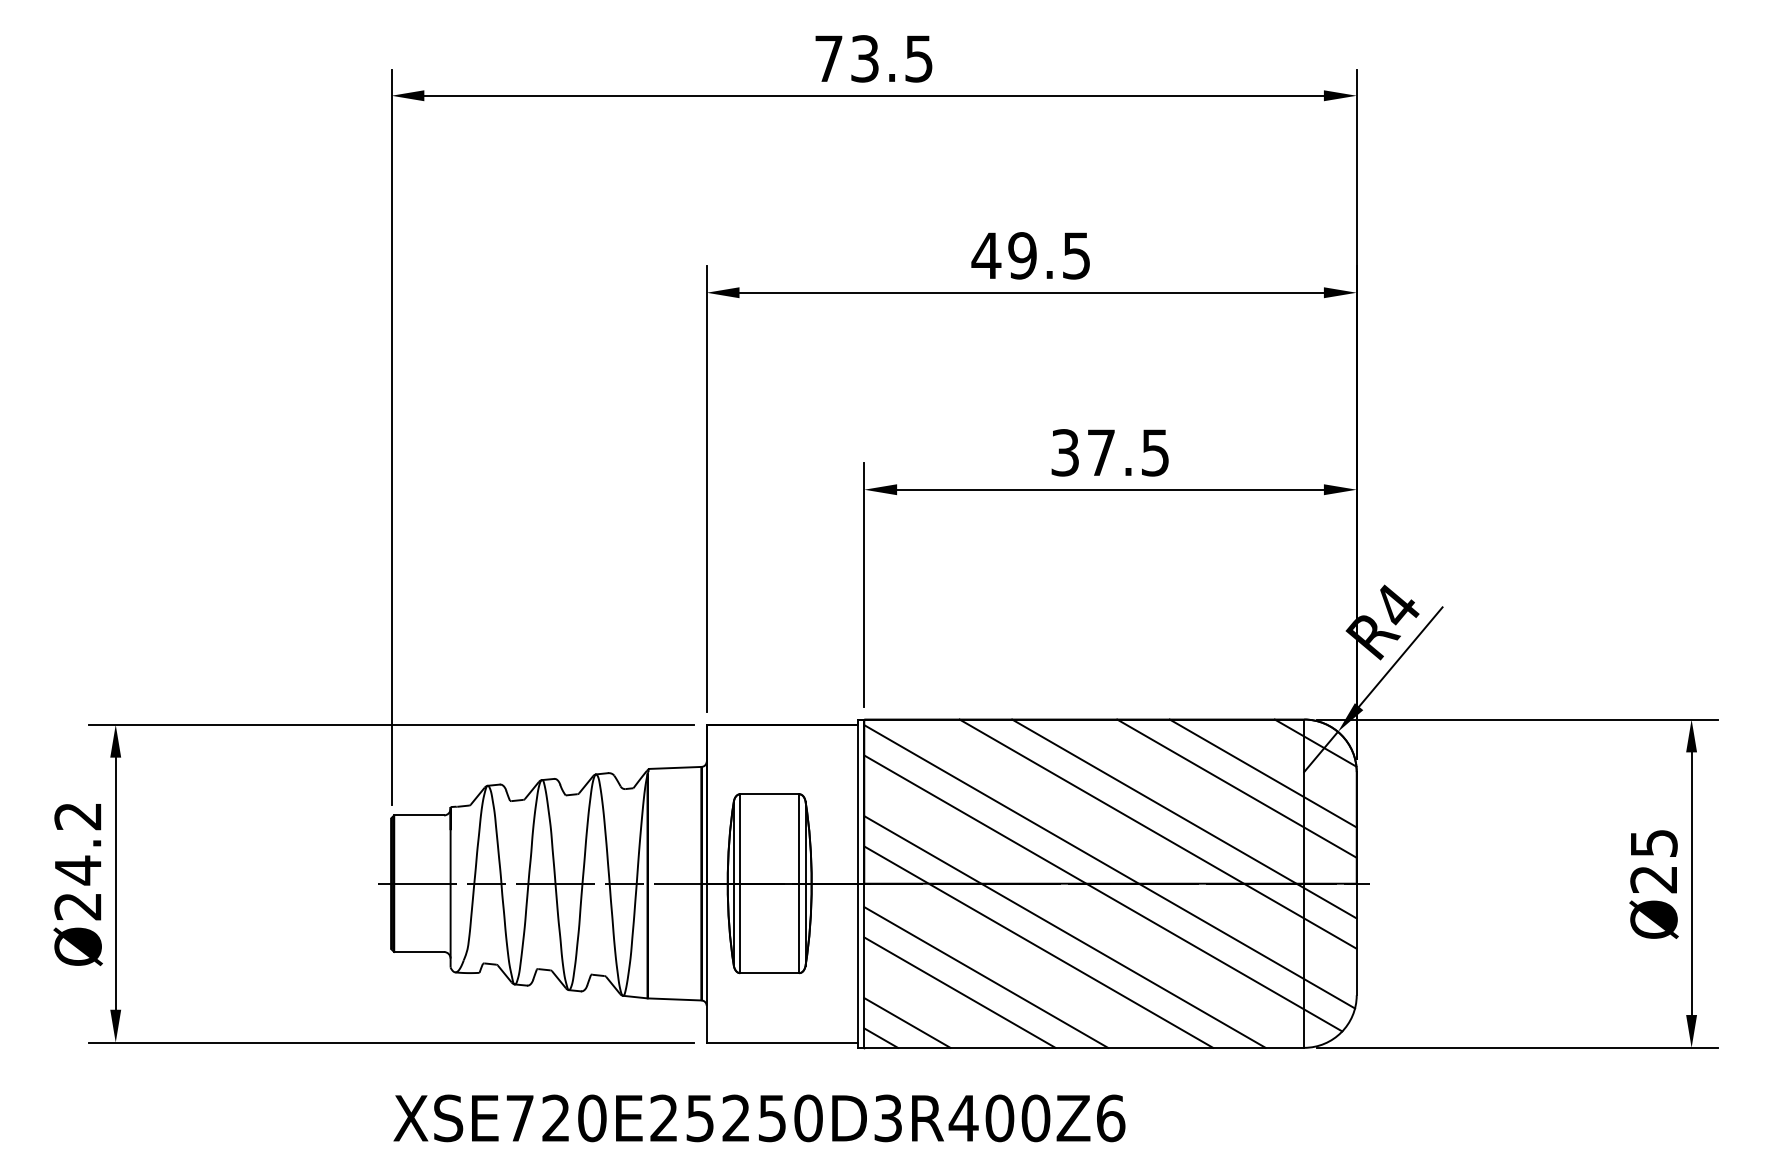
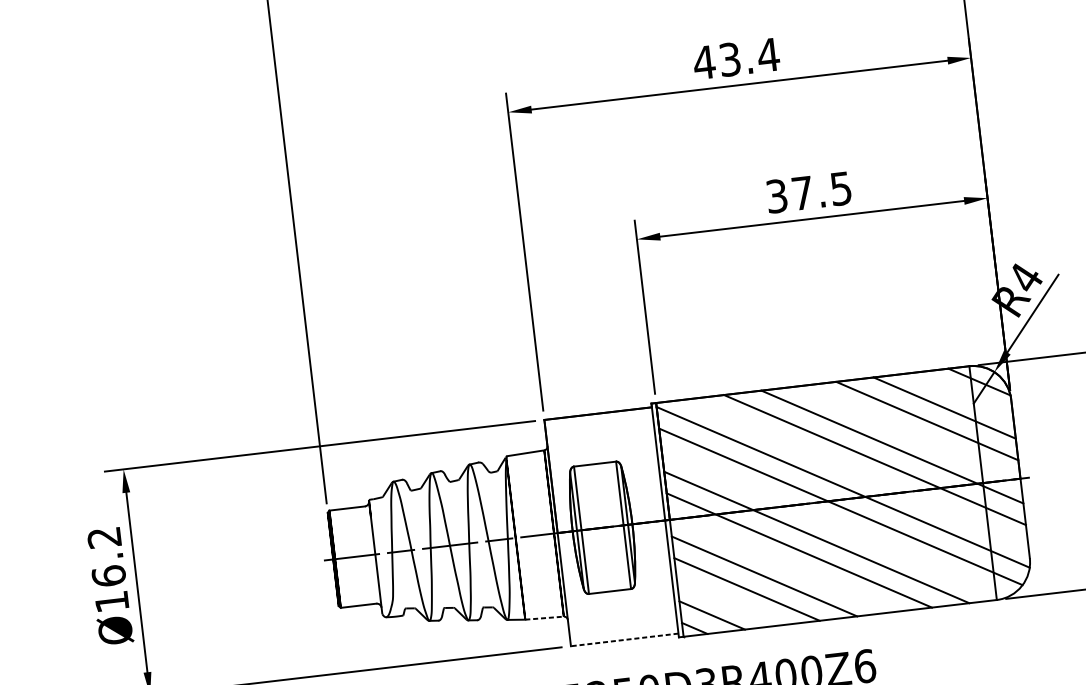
text: (1049, 255) -> (749, 57), 49.5 -> 43.4
text: (77, 887) -> (110, 588), Ø24.2 -> Ø16.2
line: (674, 999) -> (544, 618), solid -> dashed
line: (782, 1042) -> (624, 639), solid -> dashed

